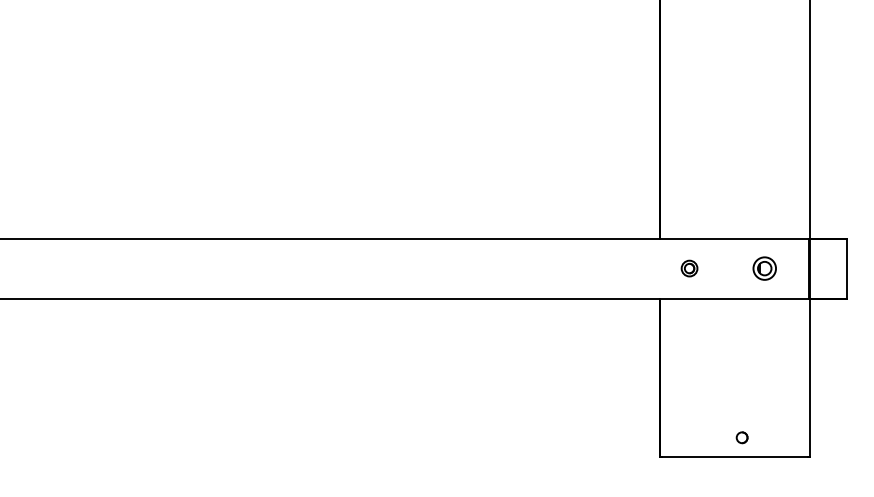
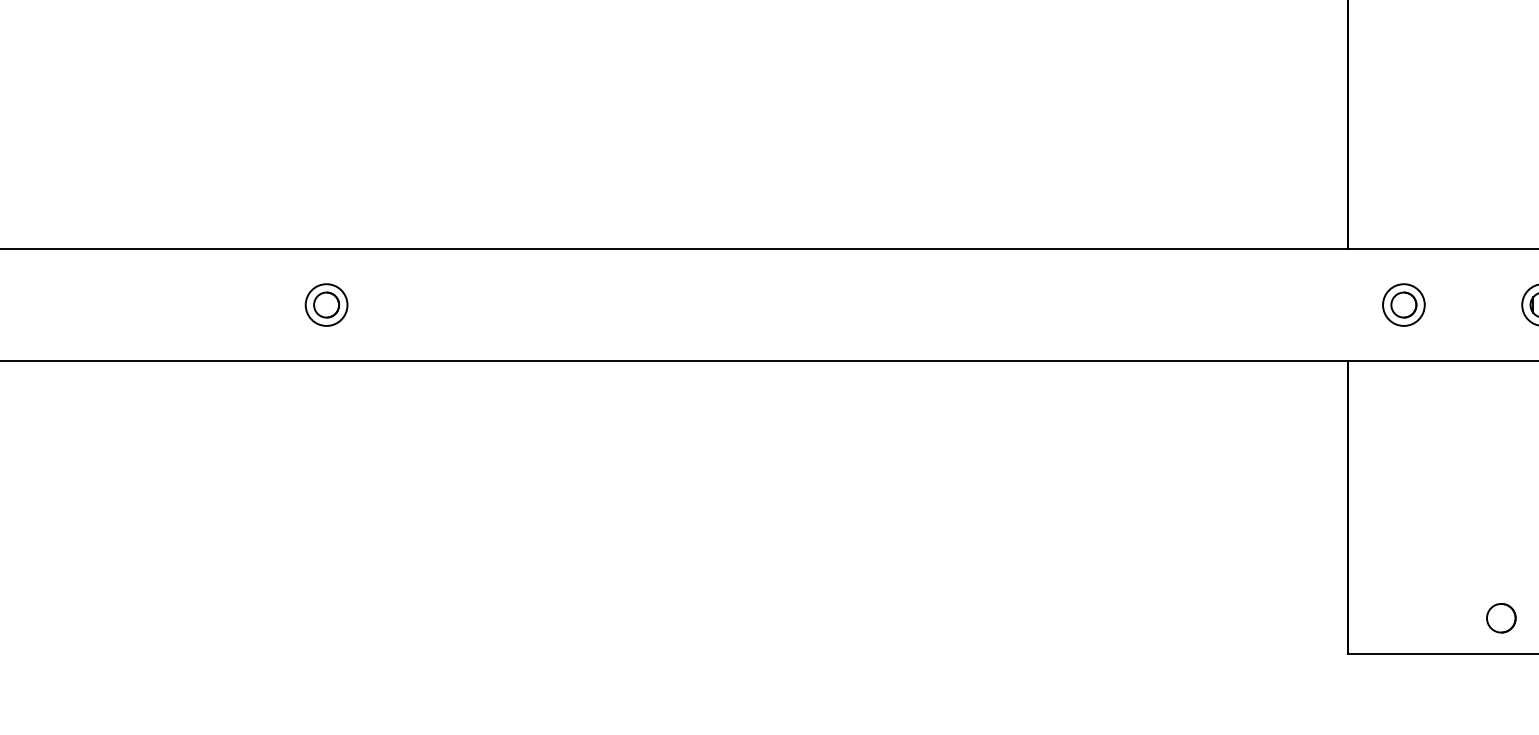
part: (107, 268) -> (325, 304), added
part: (689, 268) -> (1403, 304), size x1.43
circle: (741, 437) -> (1500, 617), size x1.43

